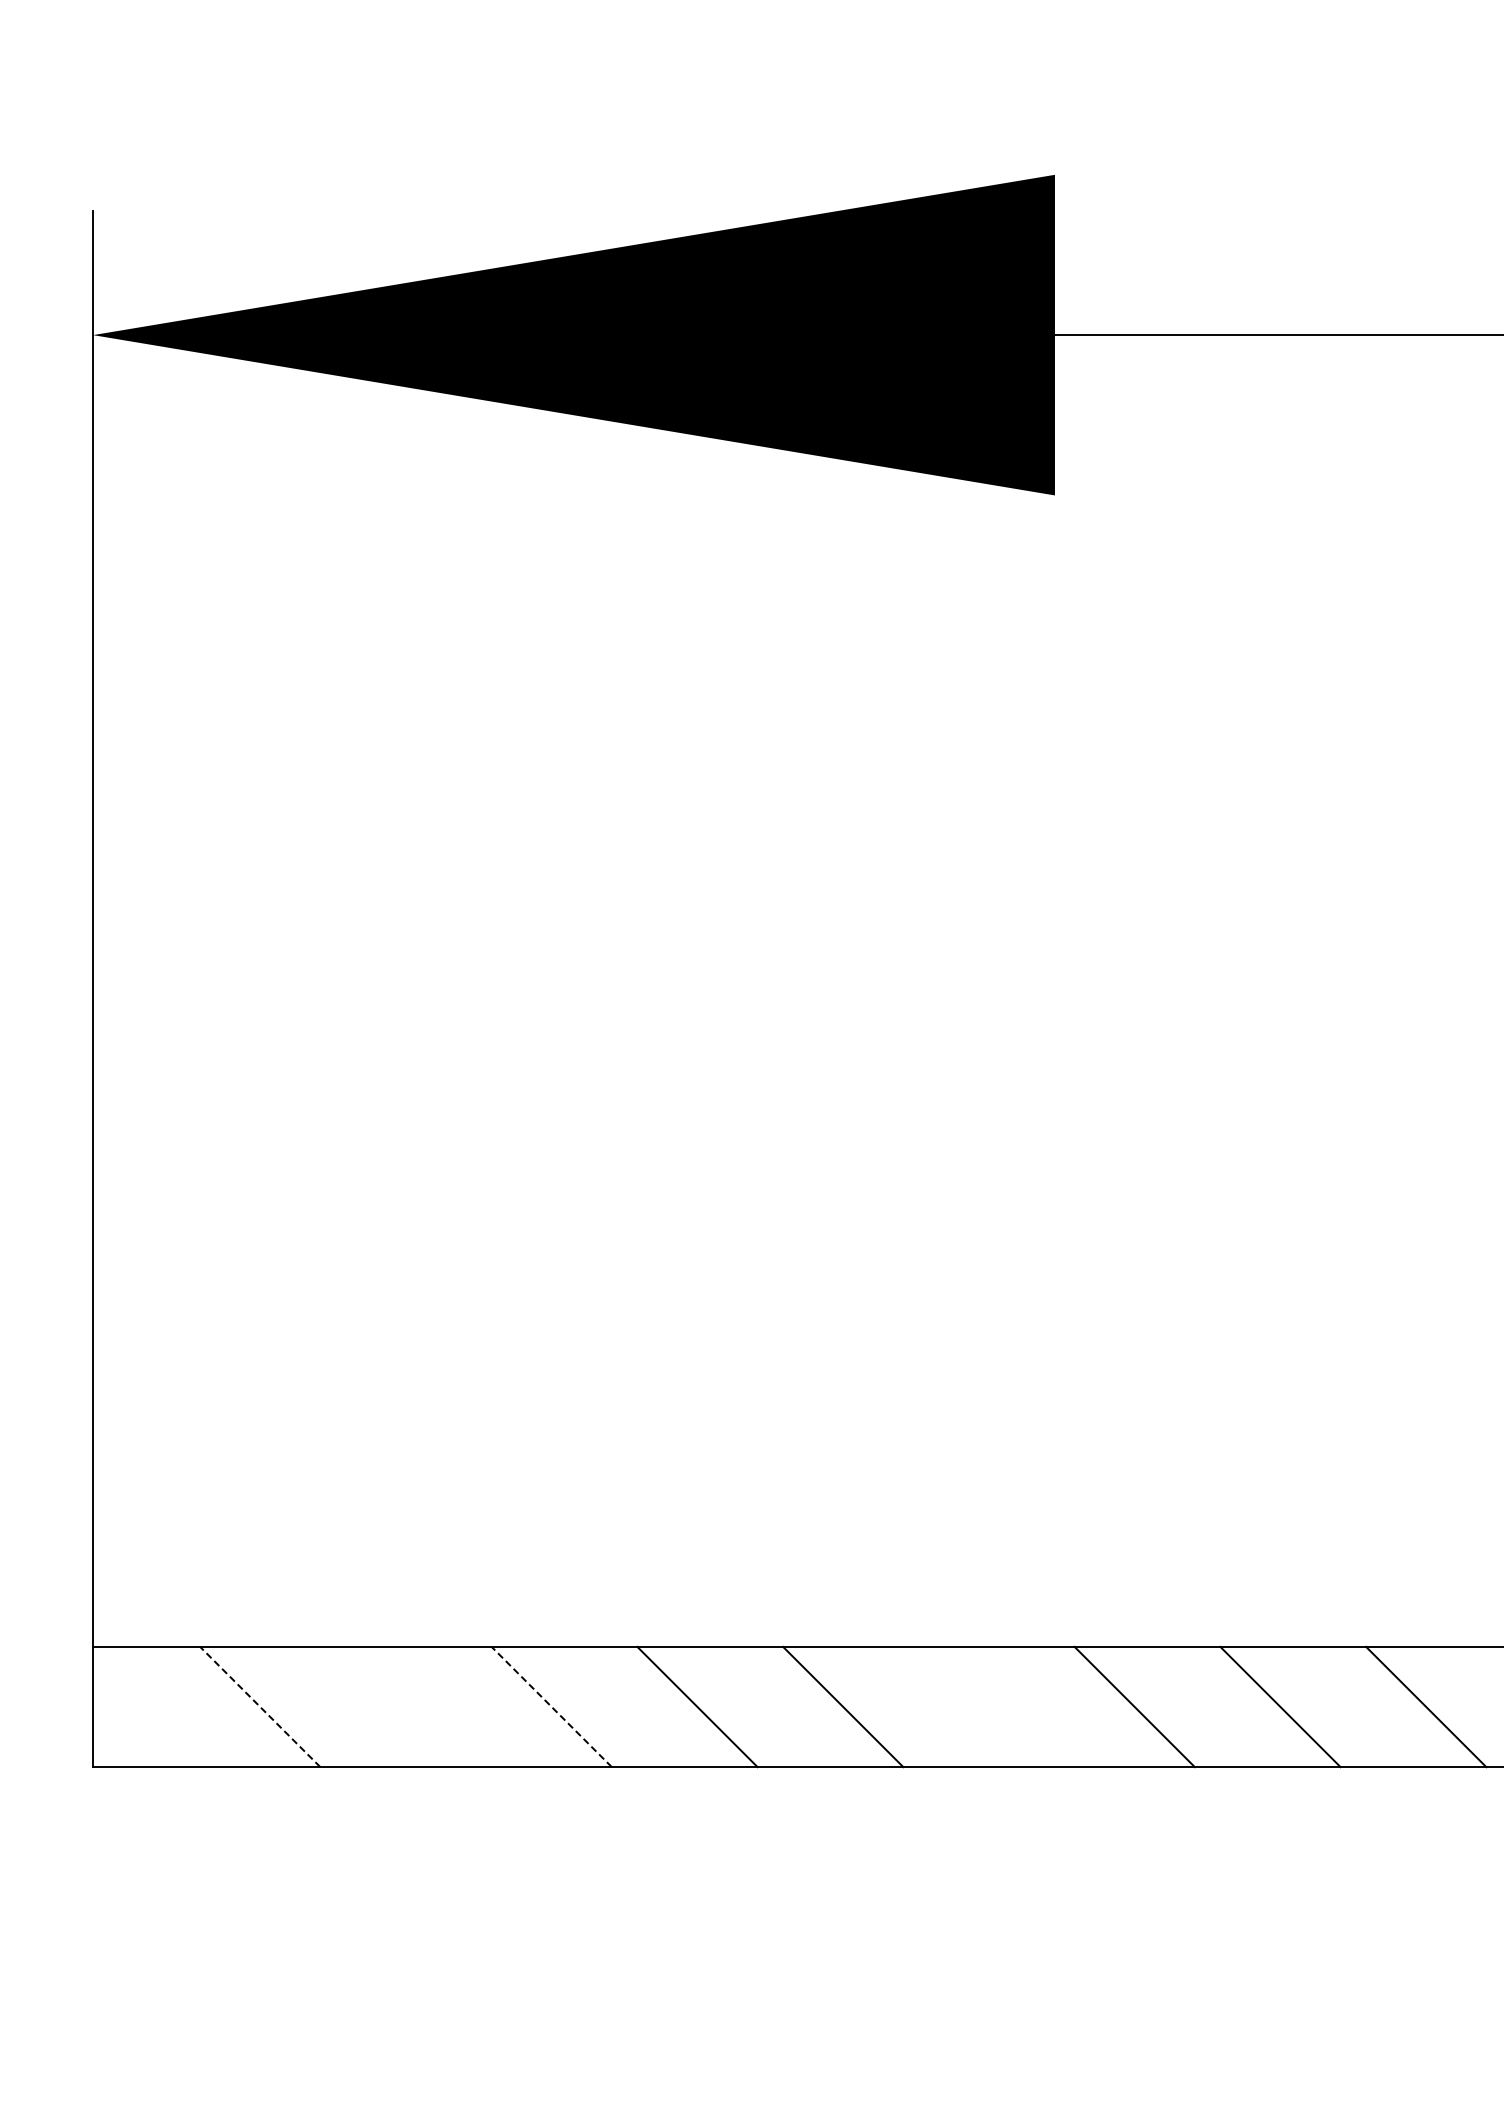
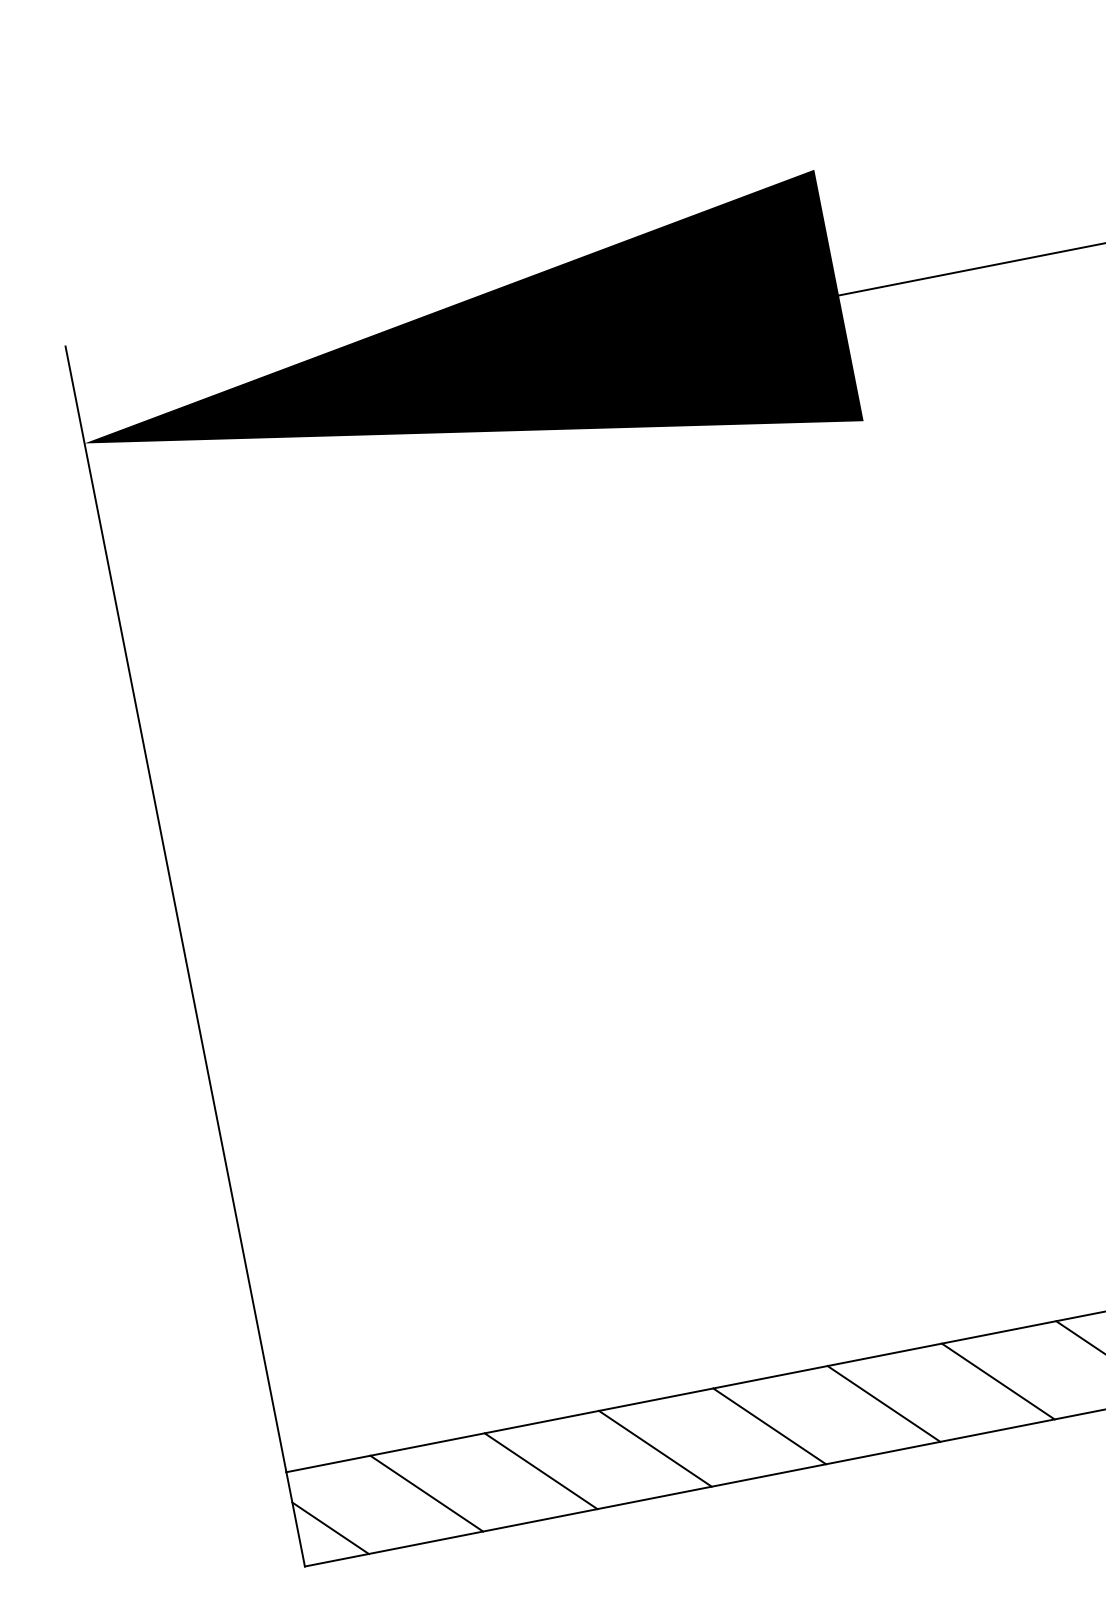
line: (259, 1706) -> (426, 1493), dashed -> solid
line: (405, 1706) -> (540, 1470), added
line: (551, 1706) -> (655, 1448), dashed -> solid
line: (988, 1706) -> (997, 1381), added
line: (133, 1726) -> (330, 1528), added

